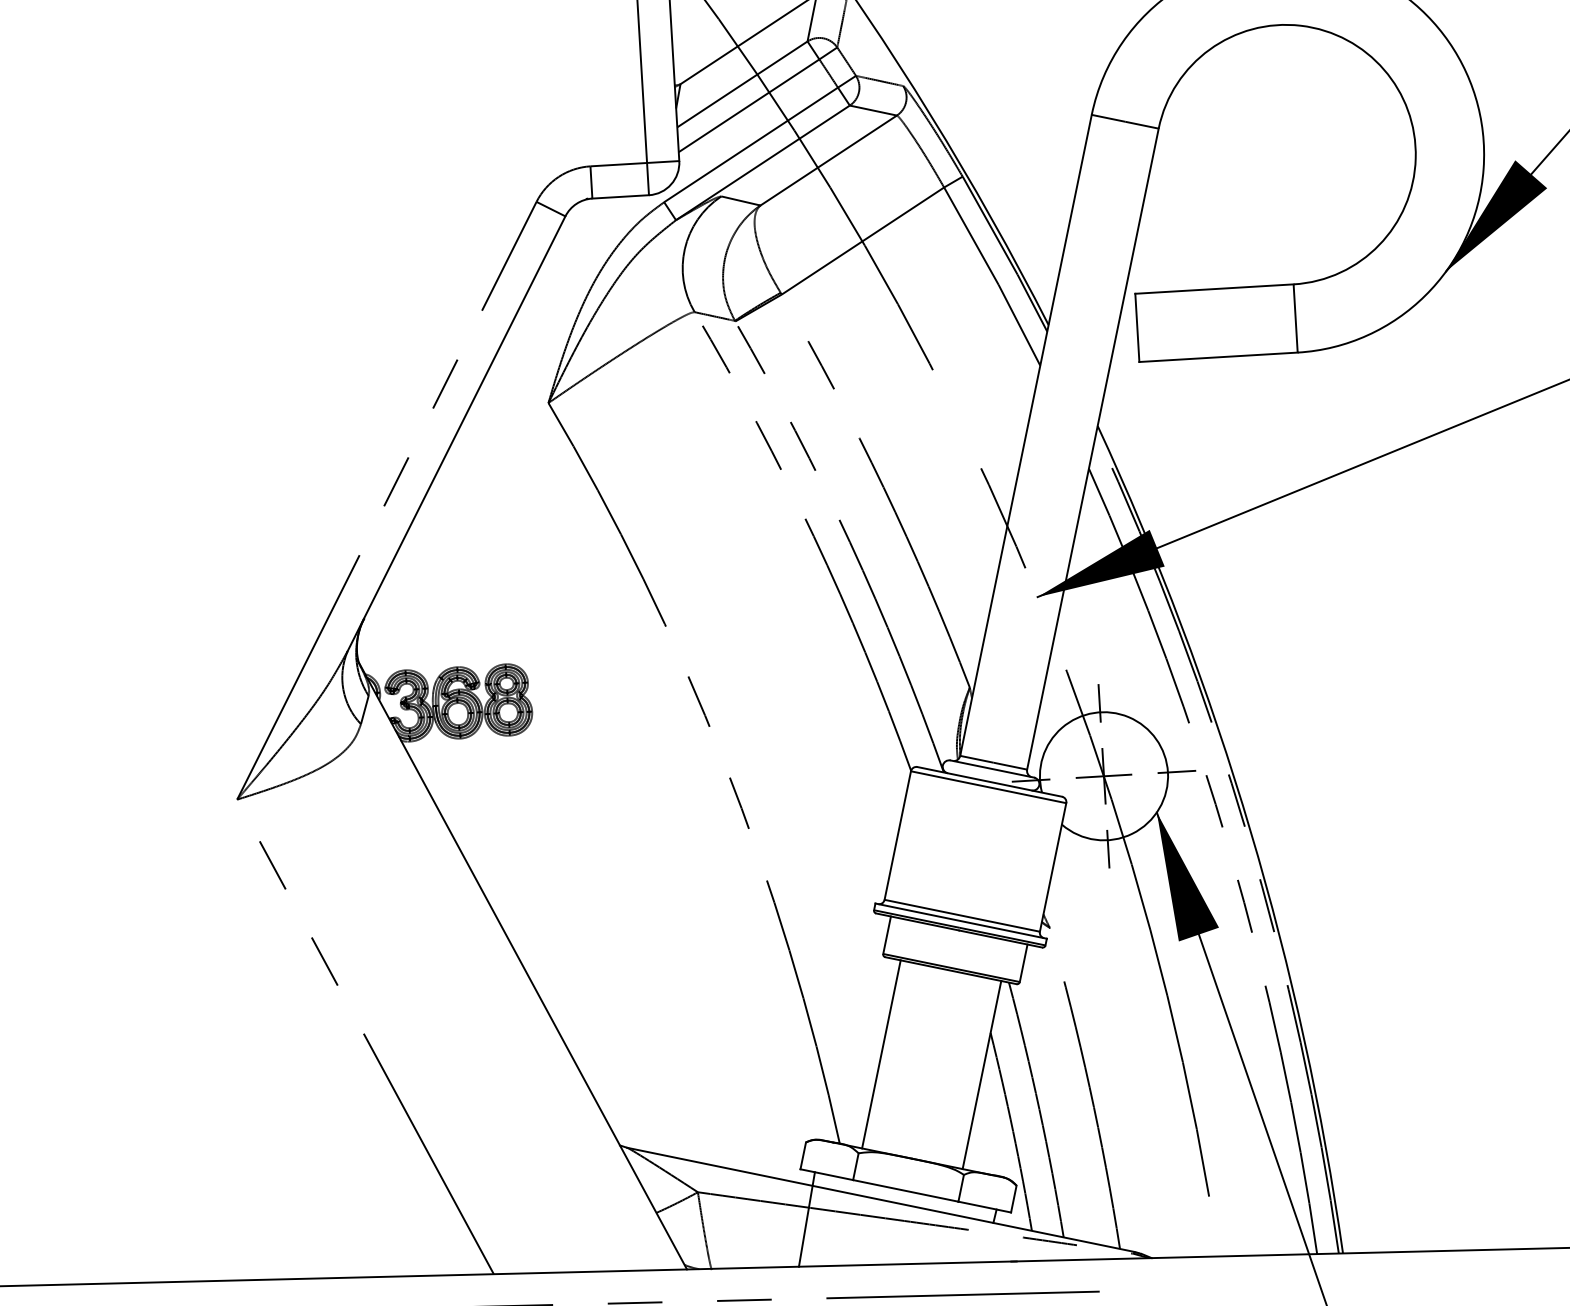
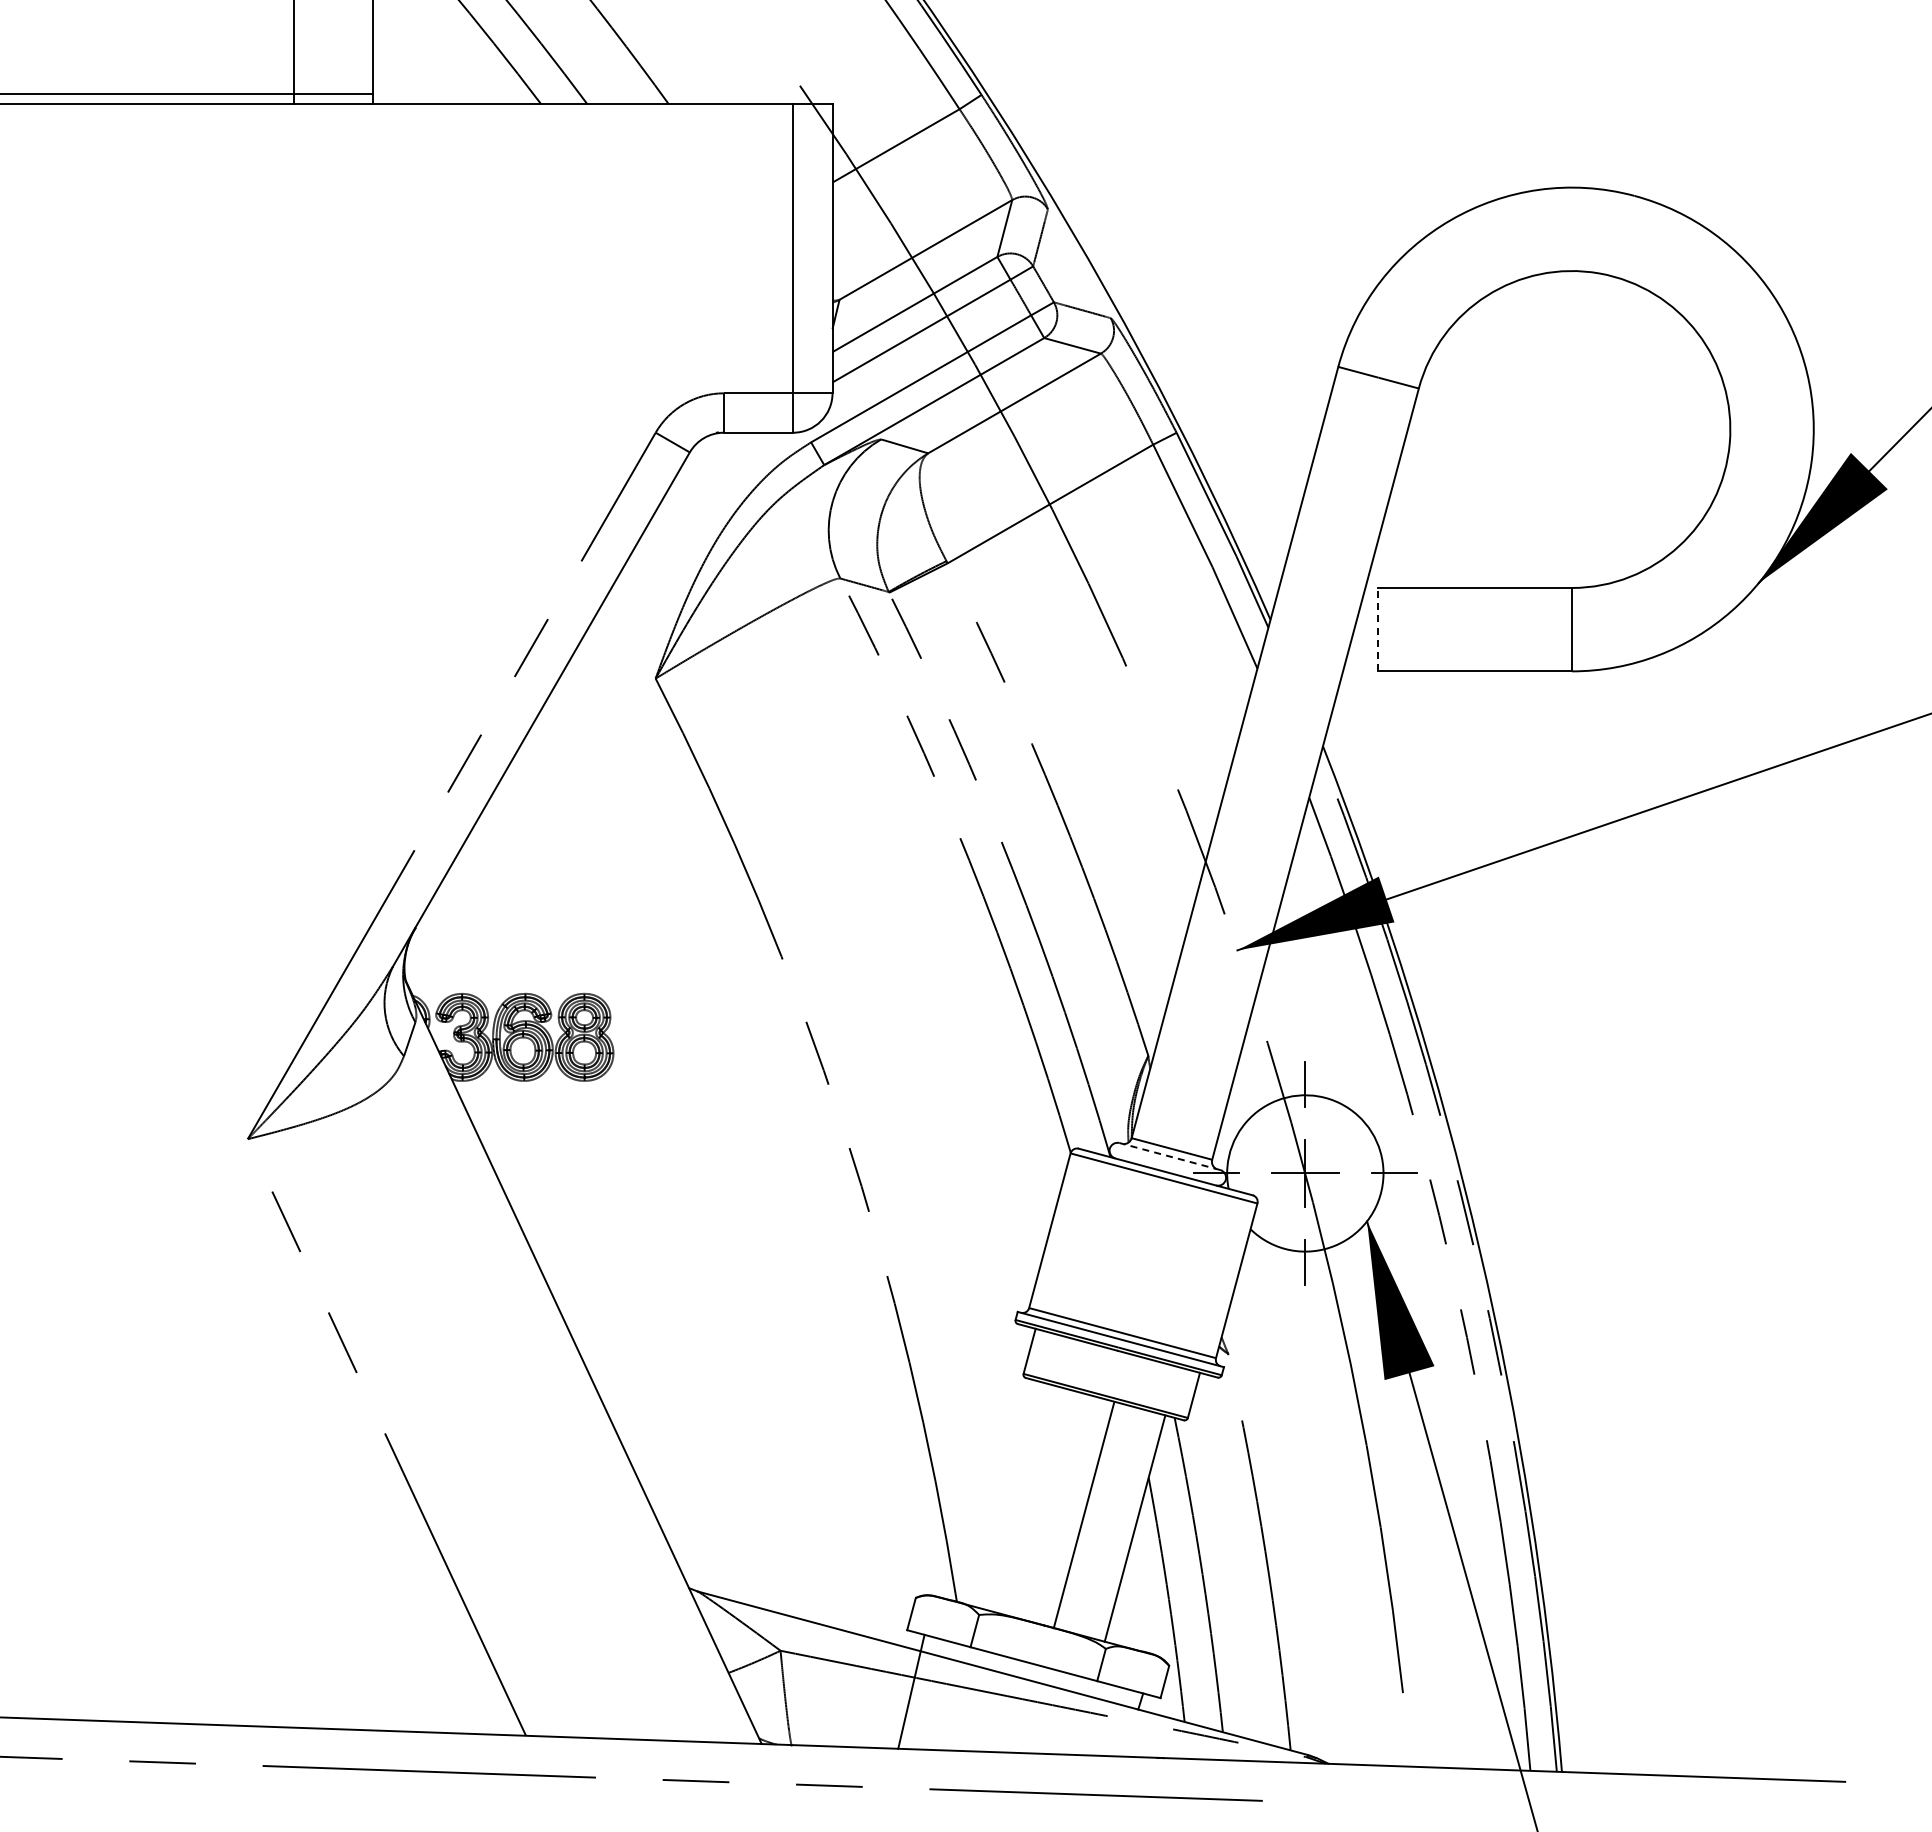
line: (1137, 327) -> (1378, 629), solid -> dashed
line: (992, 769) -> (1169, 1156), solid -> dashed
line: (880, 1053) -> (1083, 1514), moved

